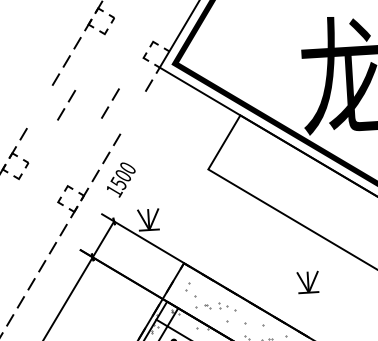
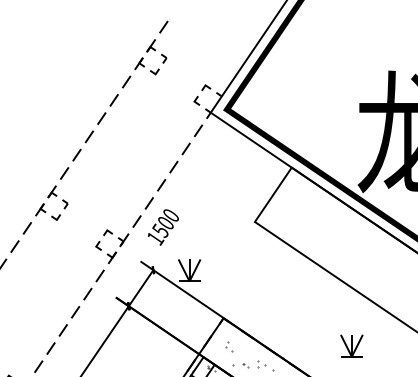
line: (68, 102) -> (85, 143), moved
part: (109, 103) -> (179, 157), moved
part: (191, 289) -> (229, 346), size x0.62

